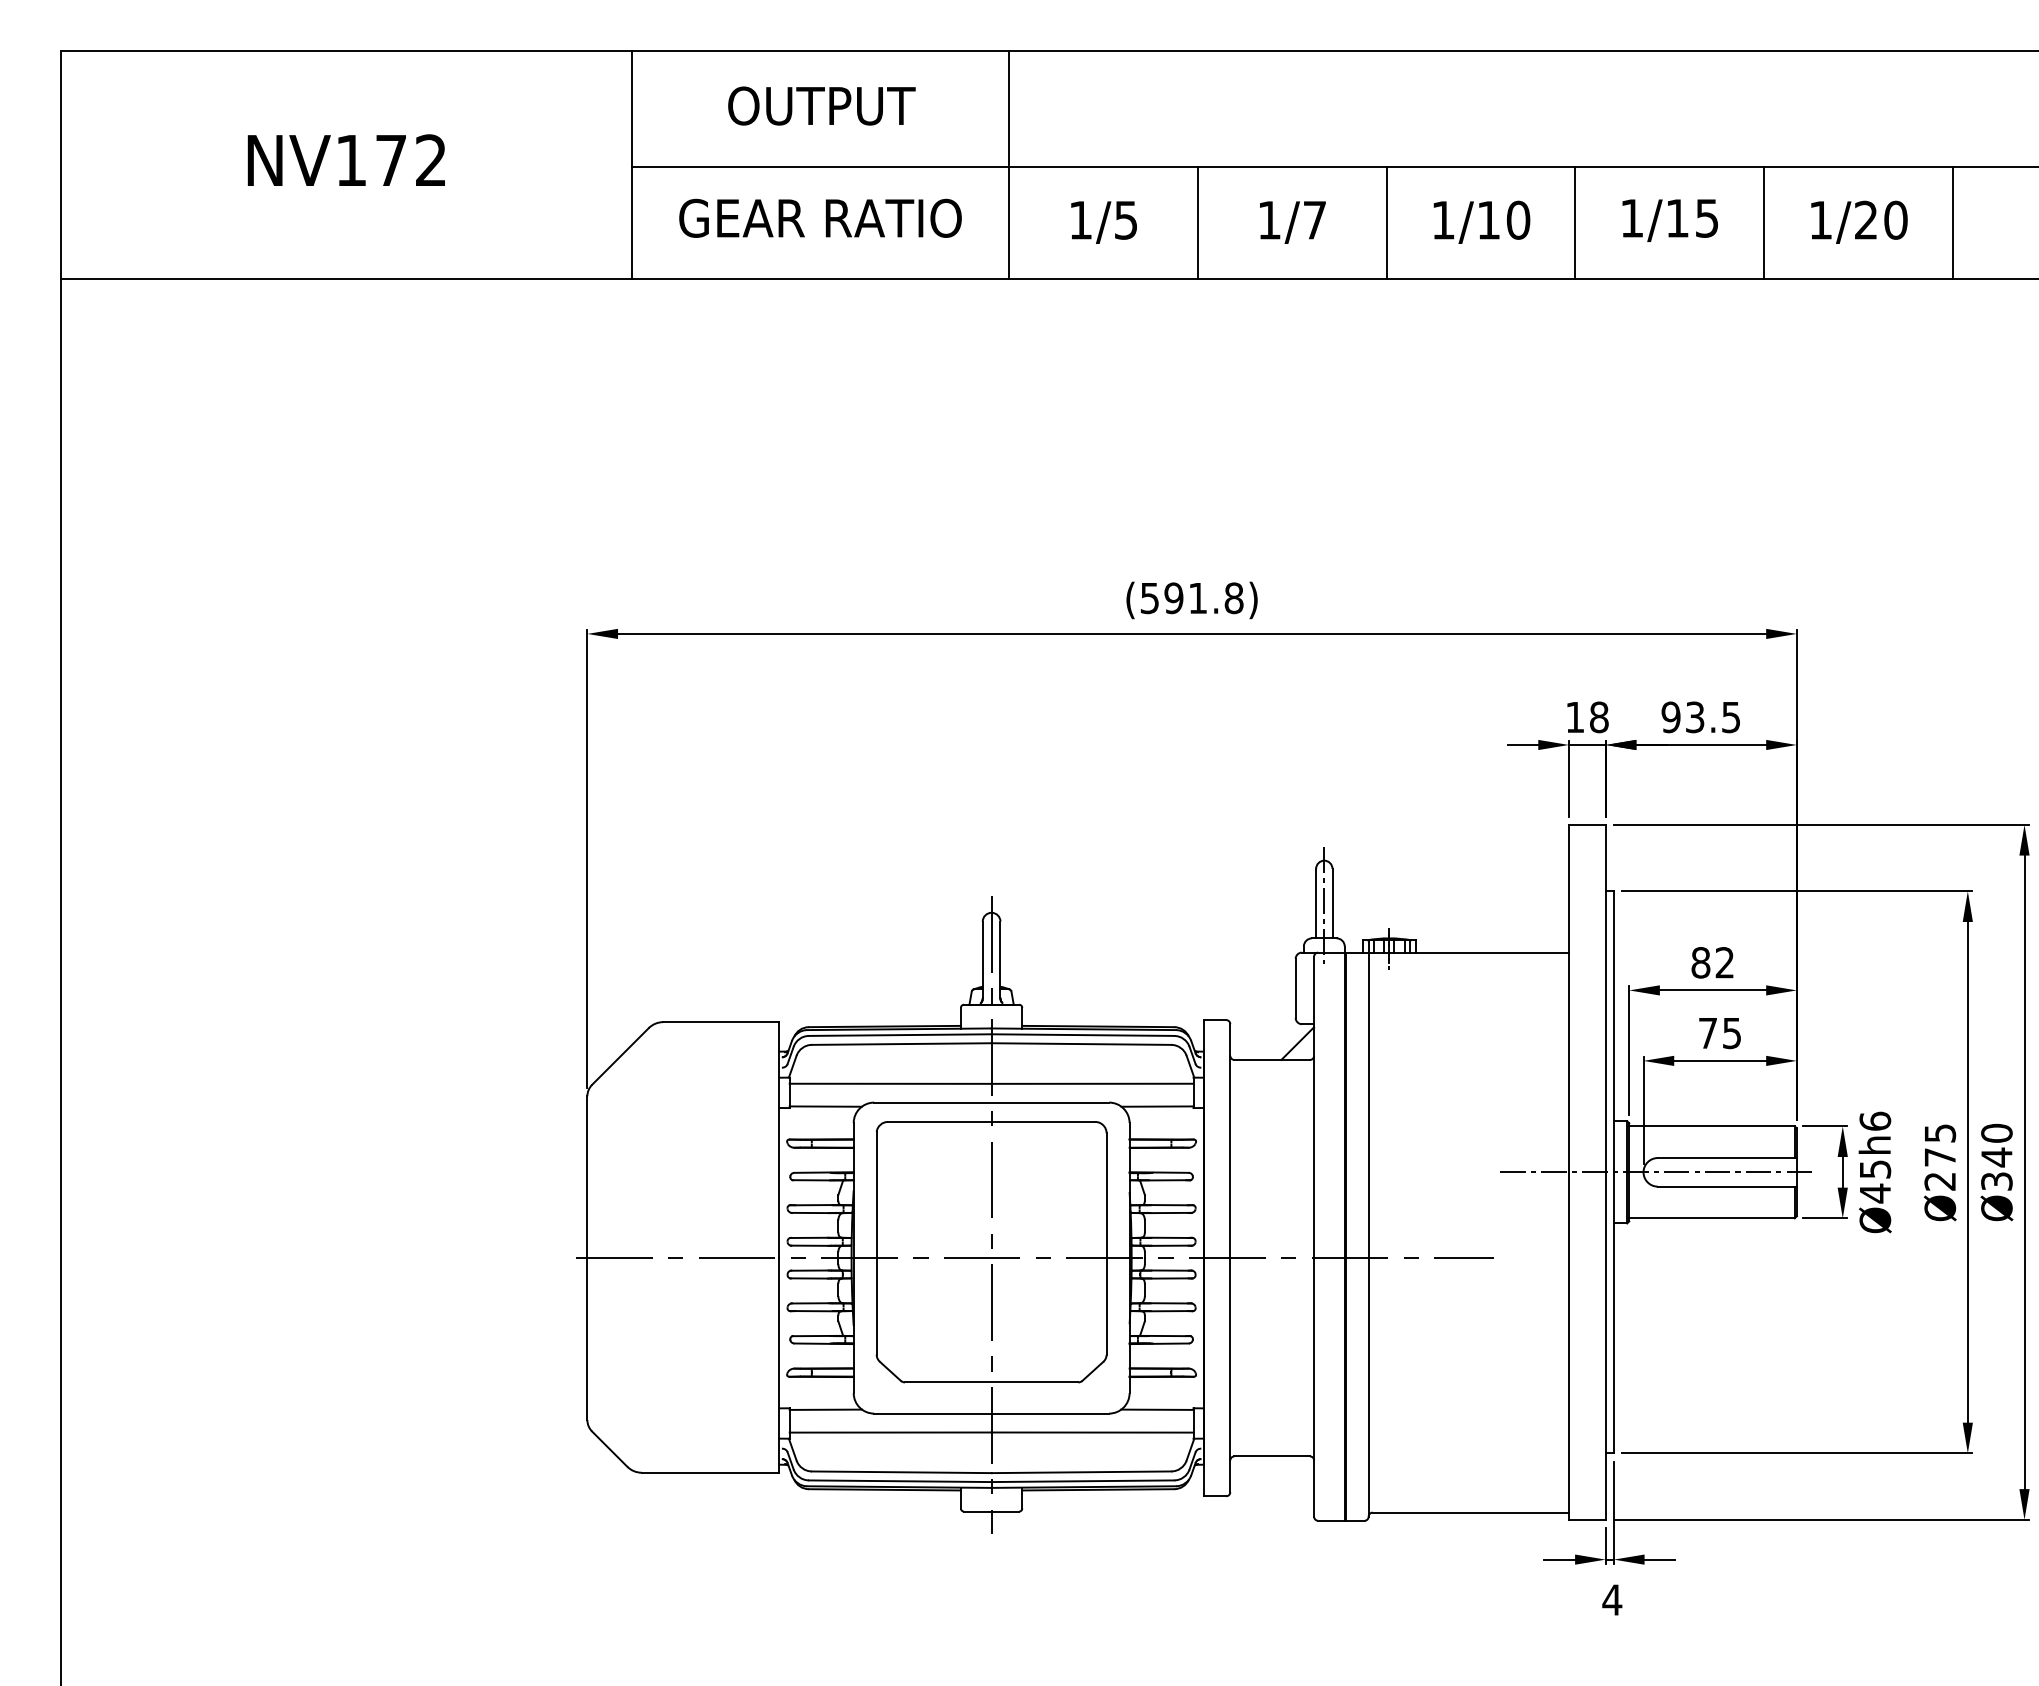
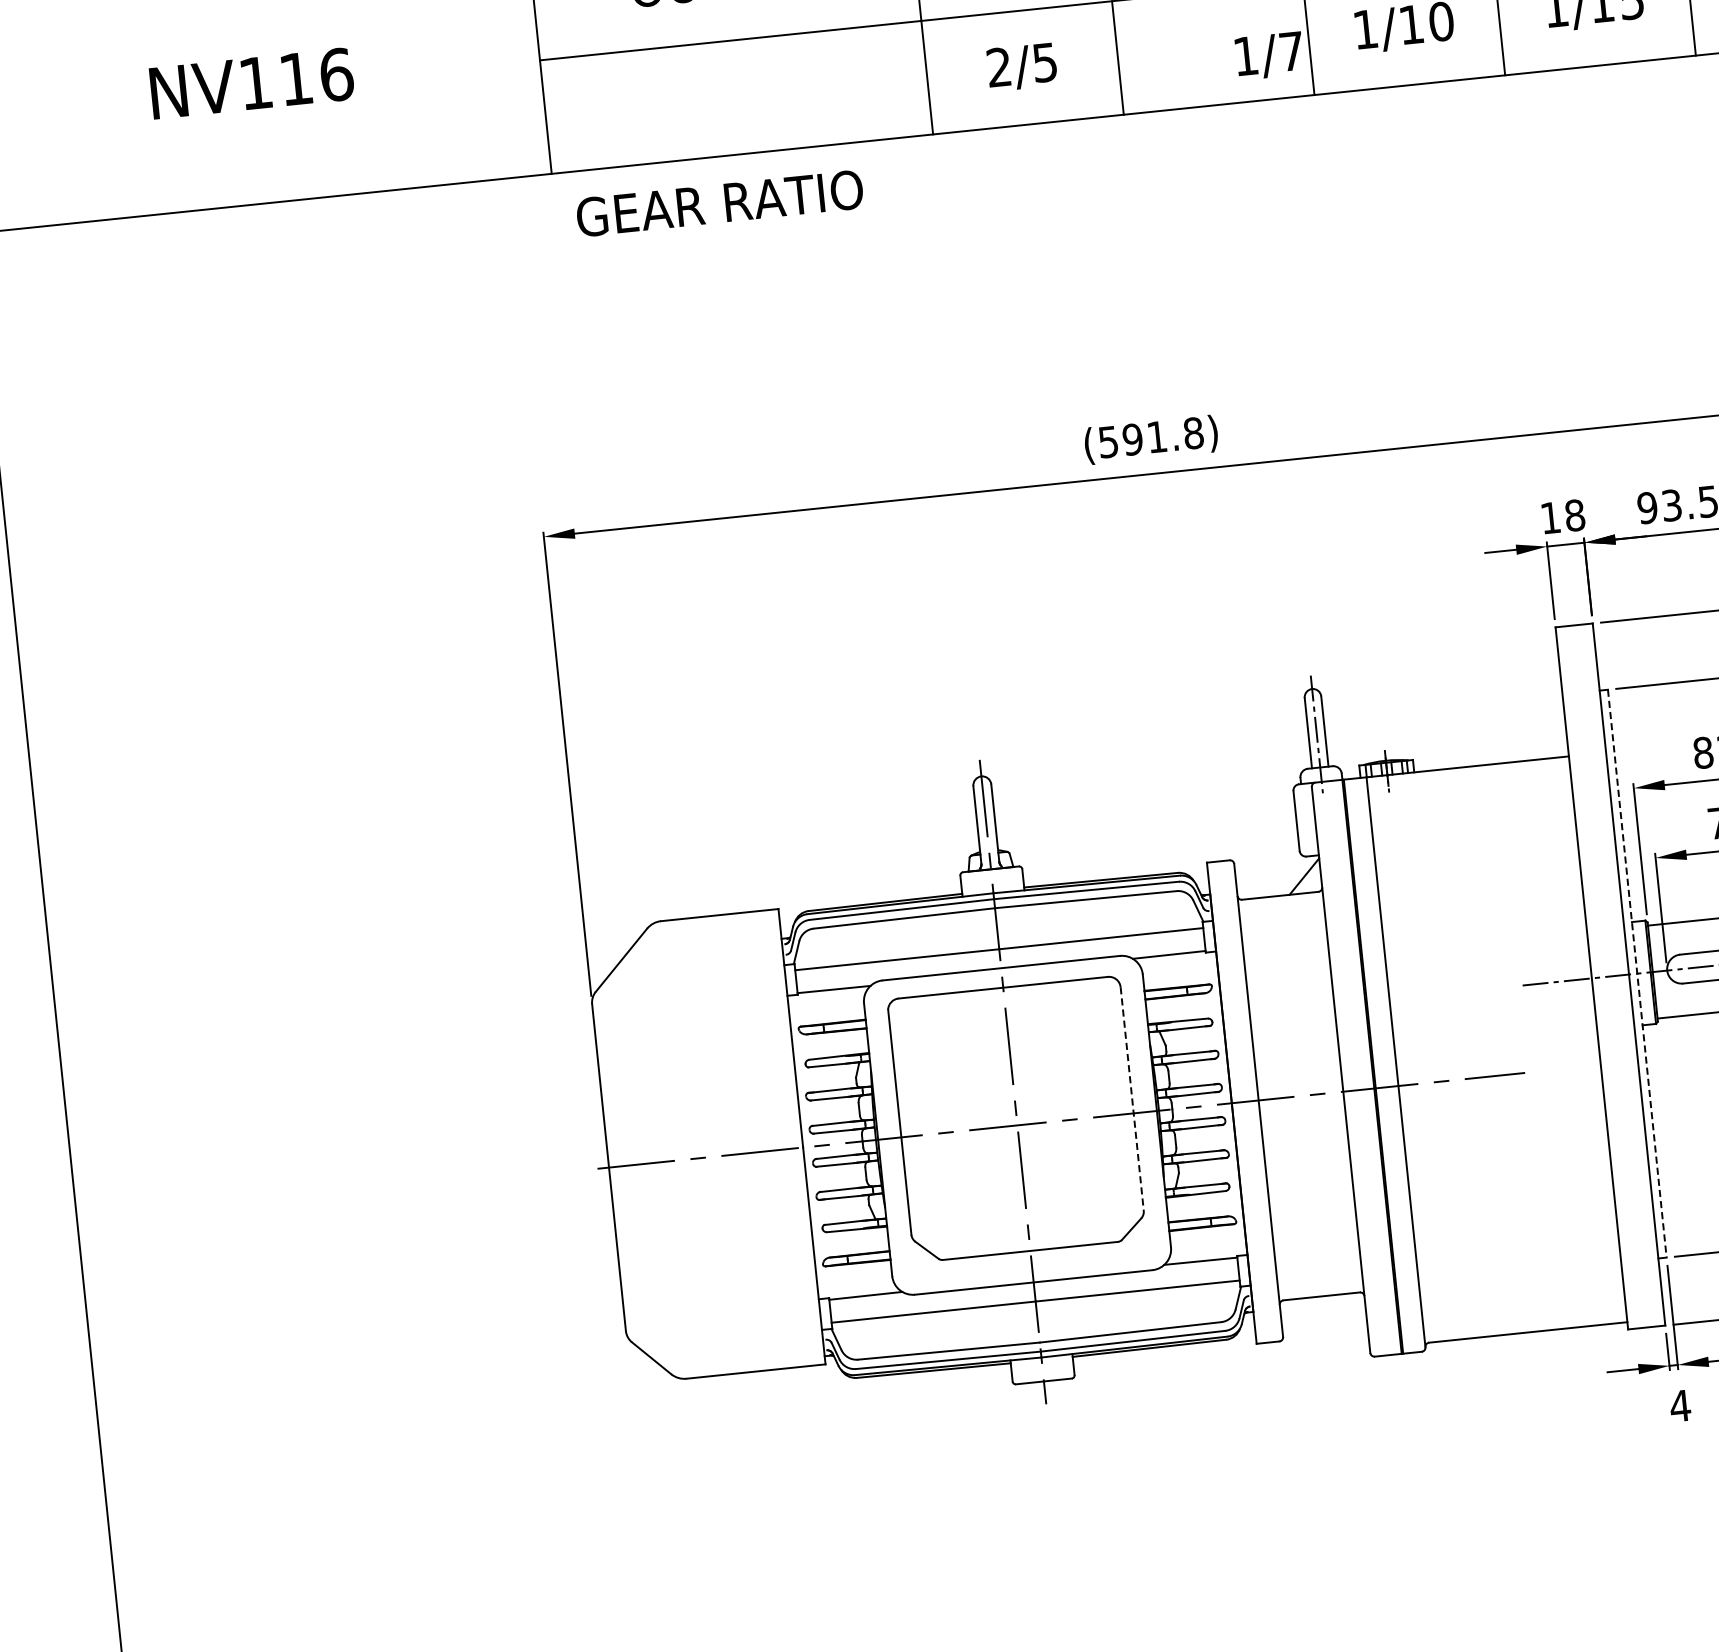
text: (411, 160) -> (316, 76), NV172 -> NV116
text: (820, 217) -> (719, 202), moved
text: (1080, 219) -> (998, 66), 1/5 -> 2/5
text: (1292, 222) -> (1269, 56), moved
line: (1613, 1172) -> (1636, 973), solid -> dashed
line: (1106, 1244) -> (1132, 1099), solid -> dashed

